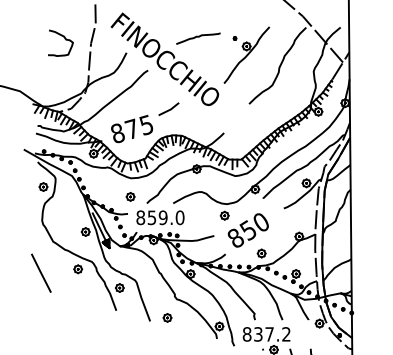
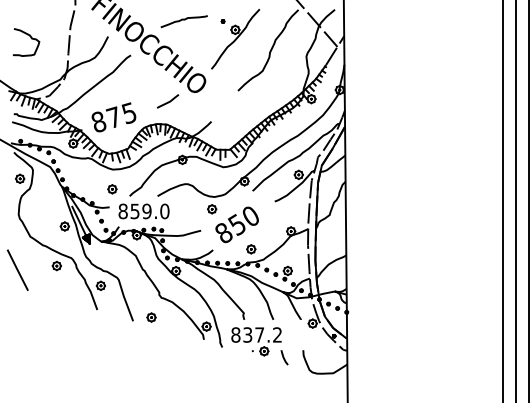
curve: (64, 39) -> (30, 38), moved
line: (168, 109) -> (167, 101), moved

